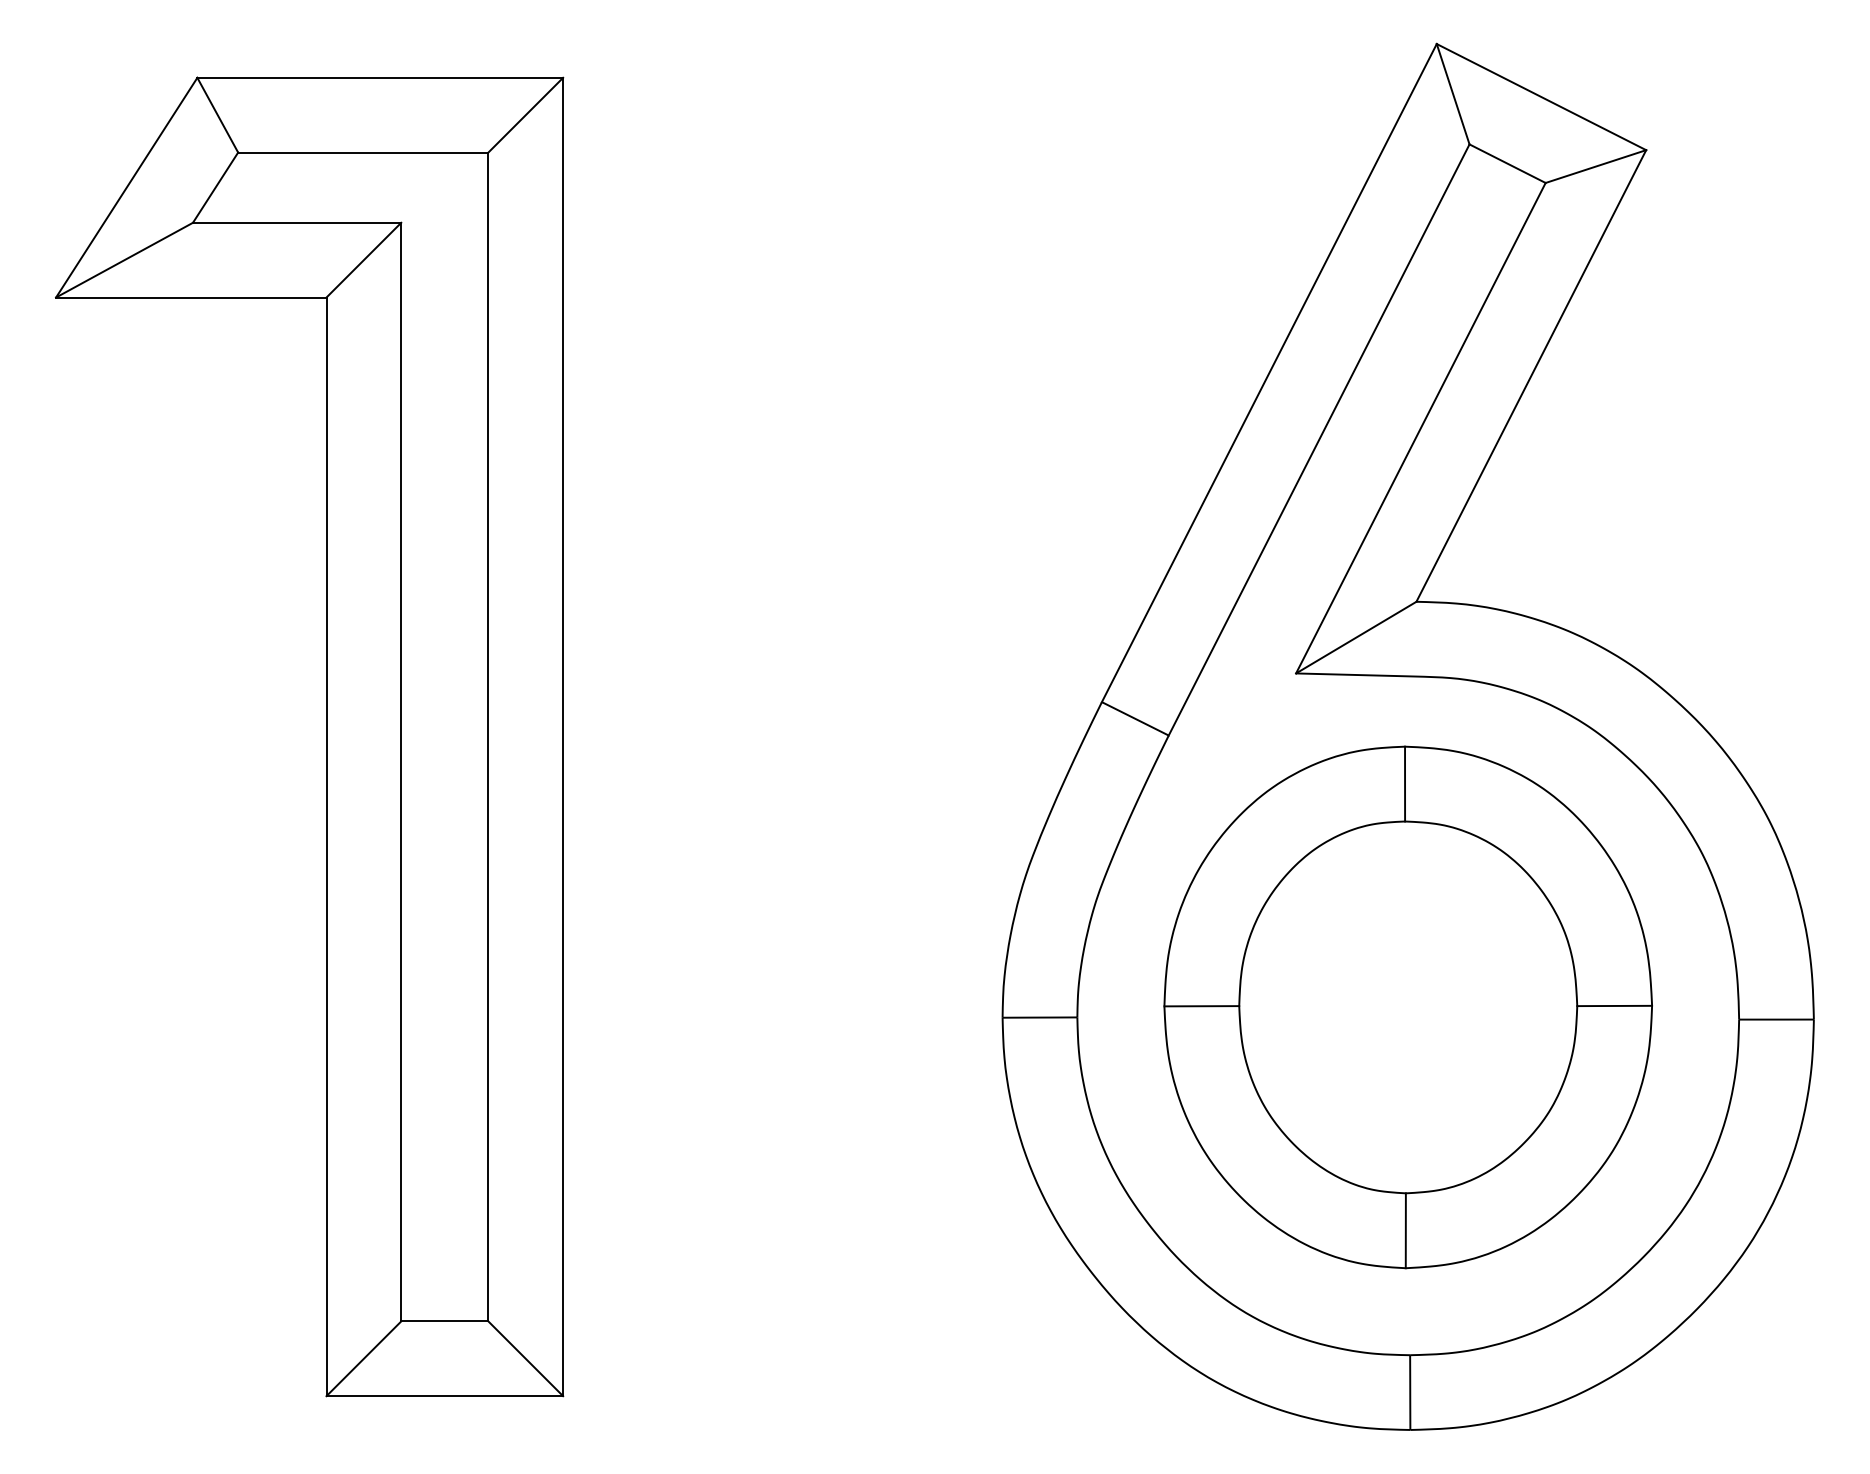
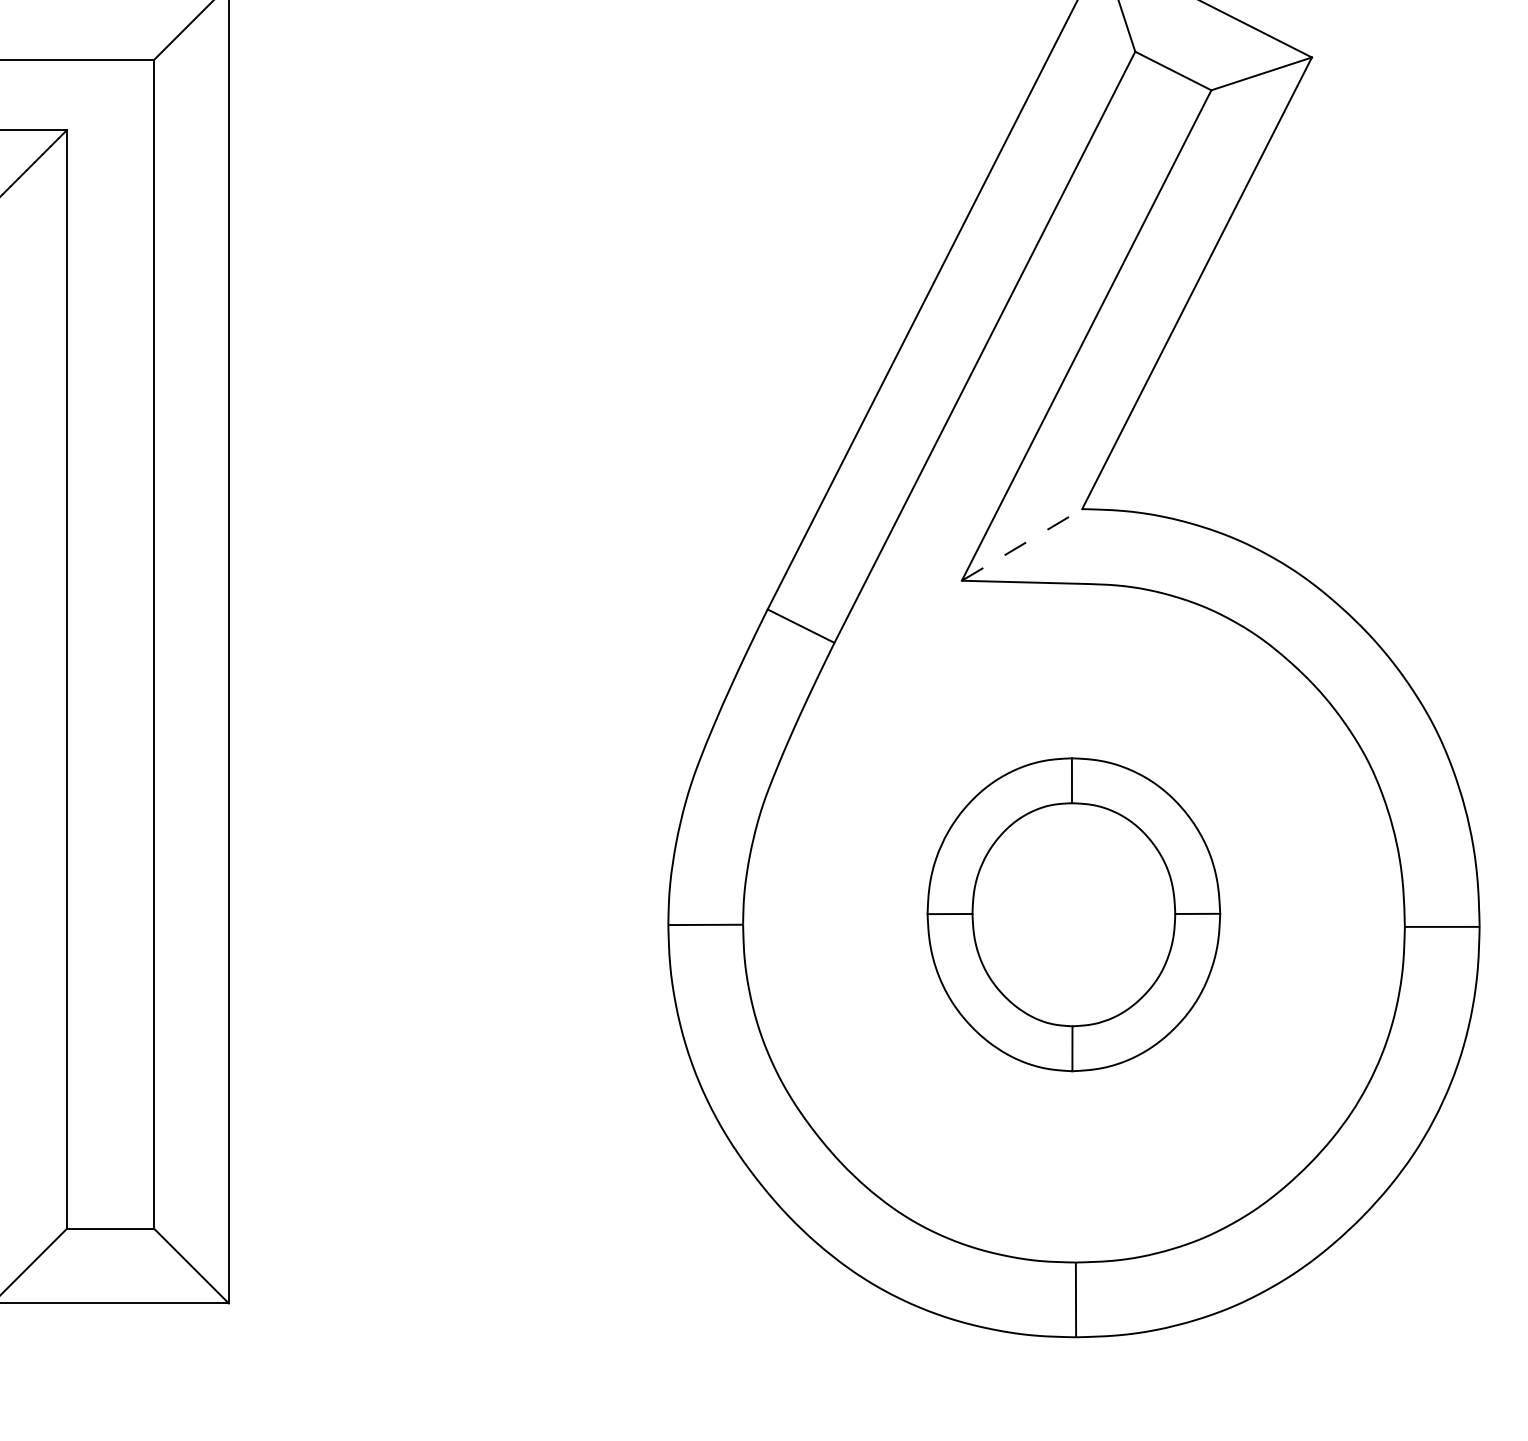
line: (1356, 637) -> (1022, 544), solid -> dashed
part: (1407, 1007) -> (1073, 914), size x0.6

